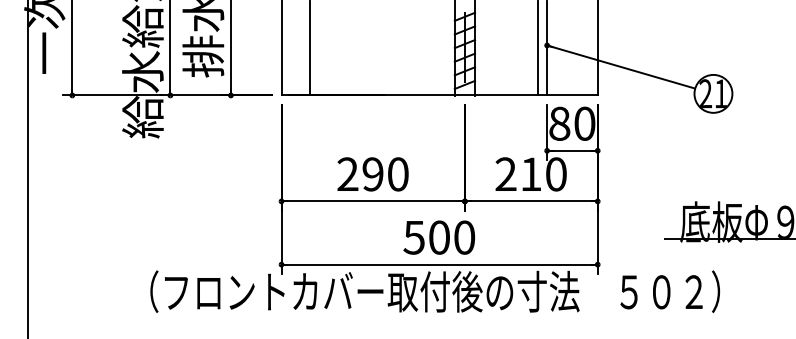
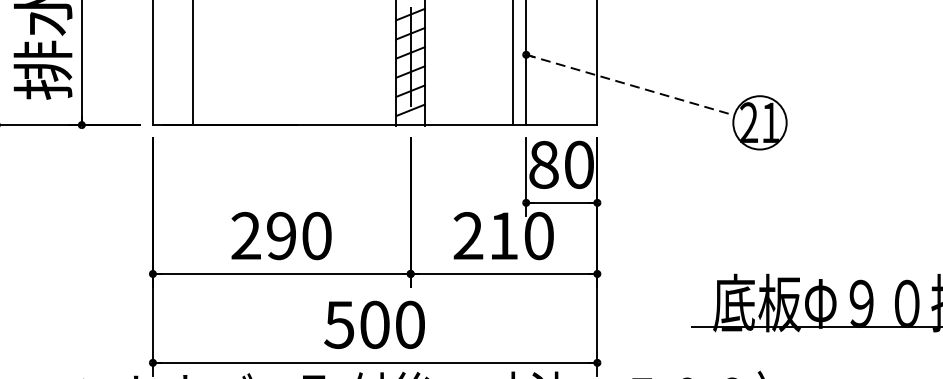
line: (621, 67) -> (630, 85), solid -> dashed

